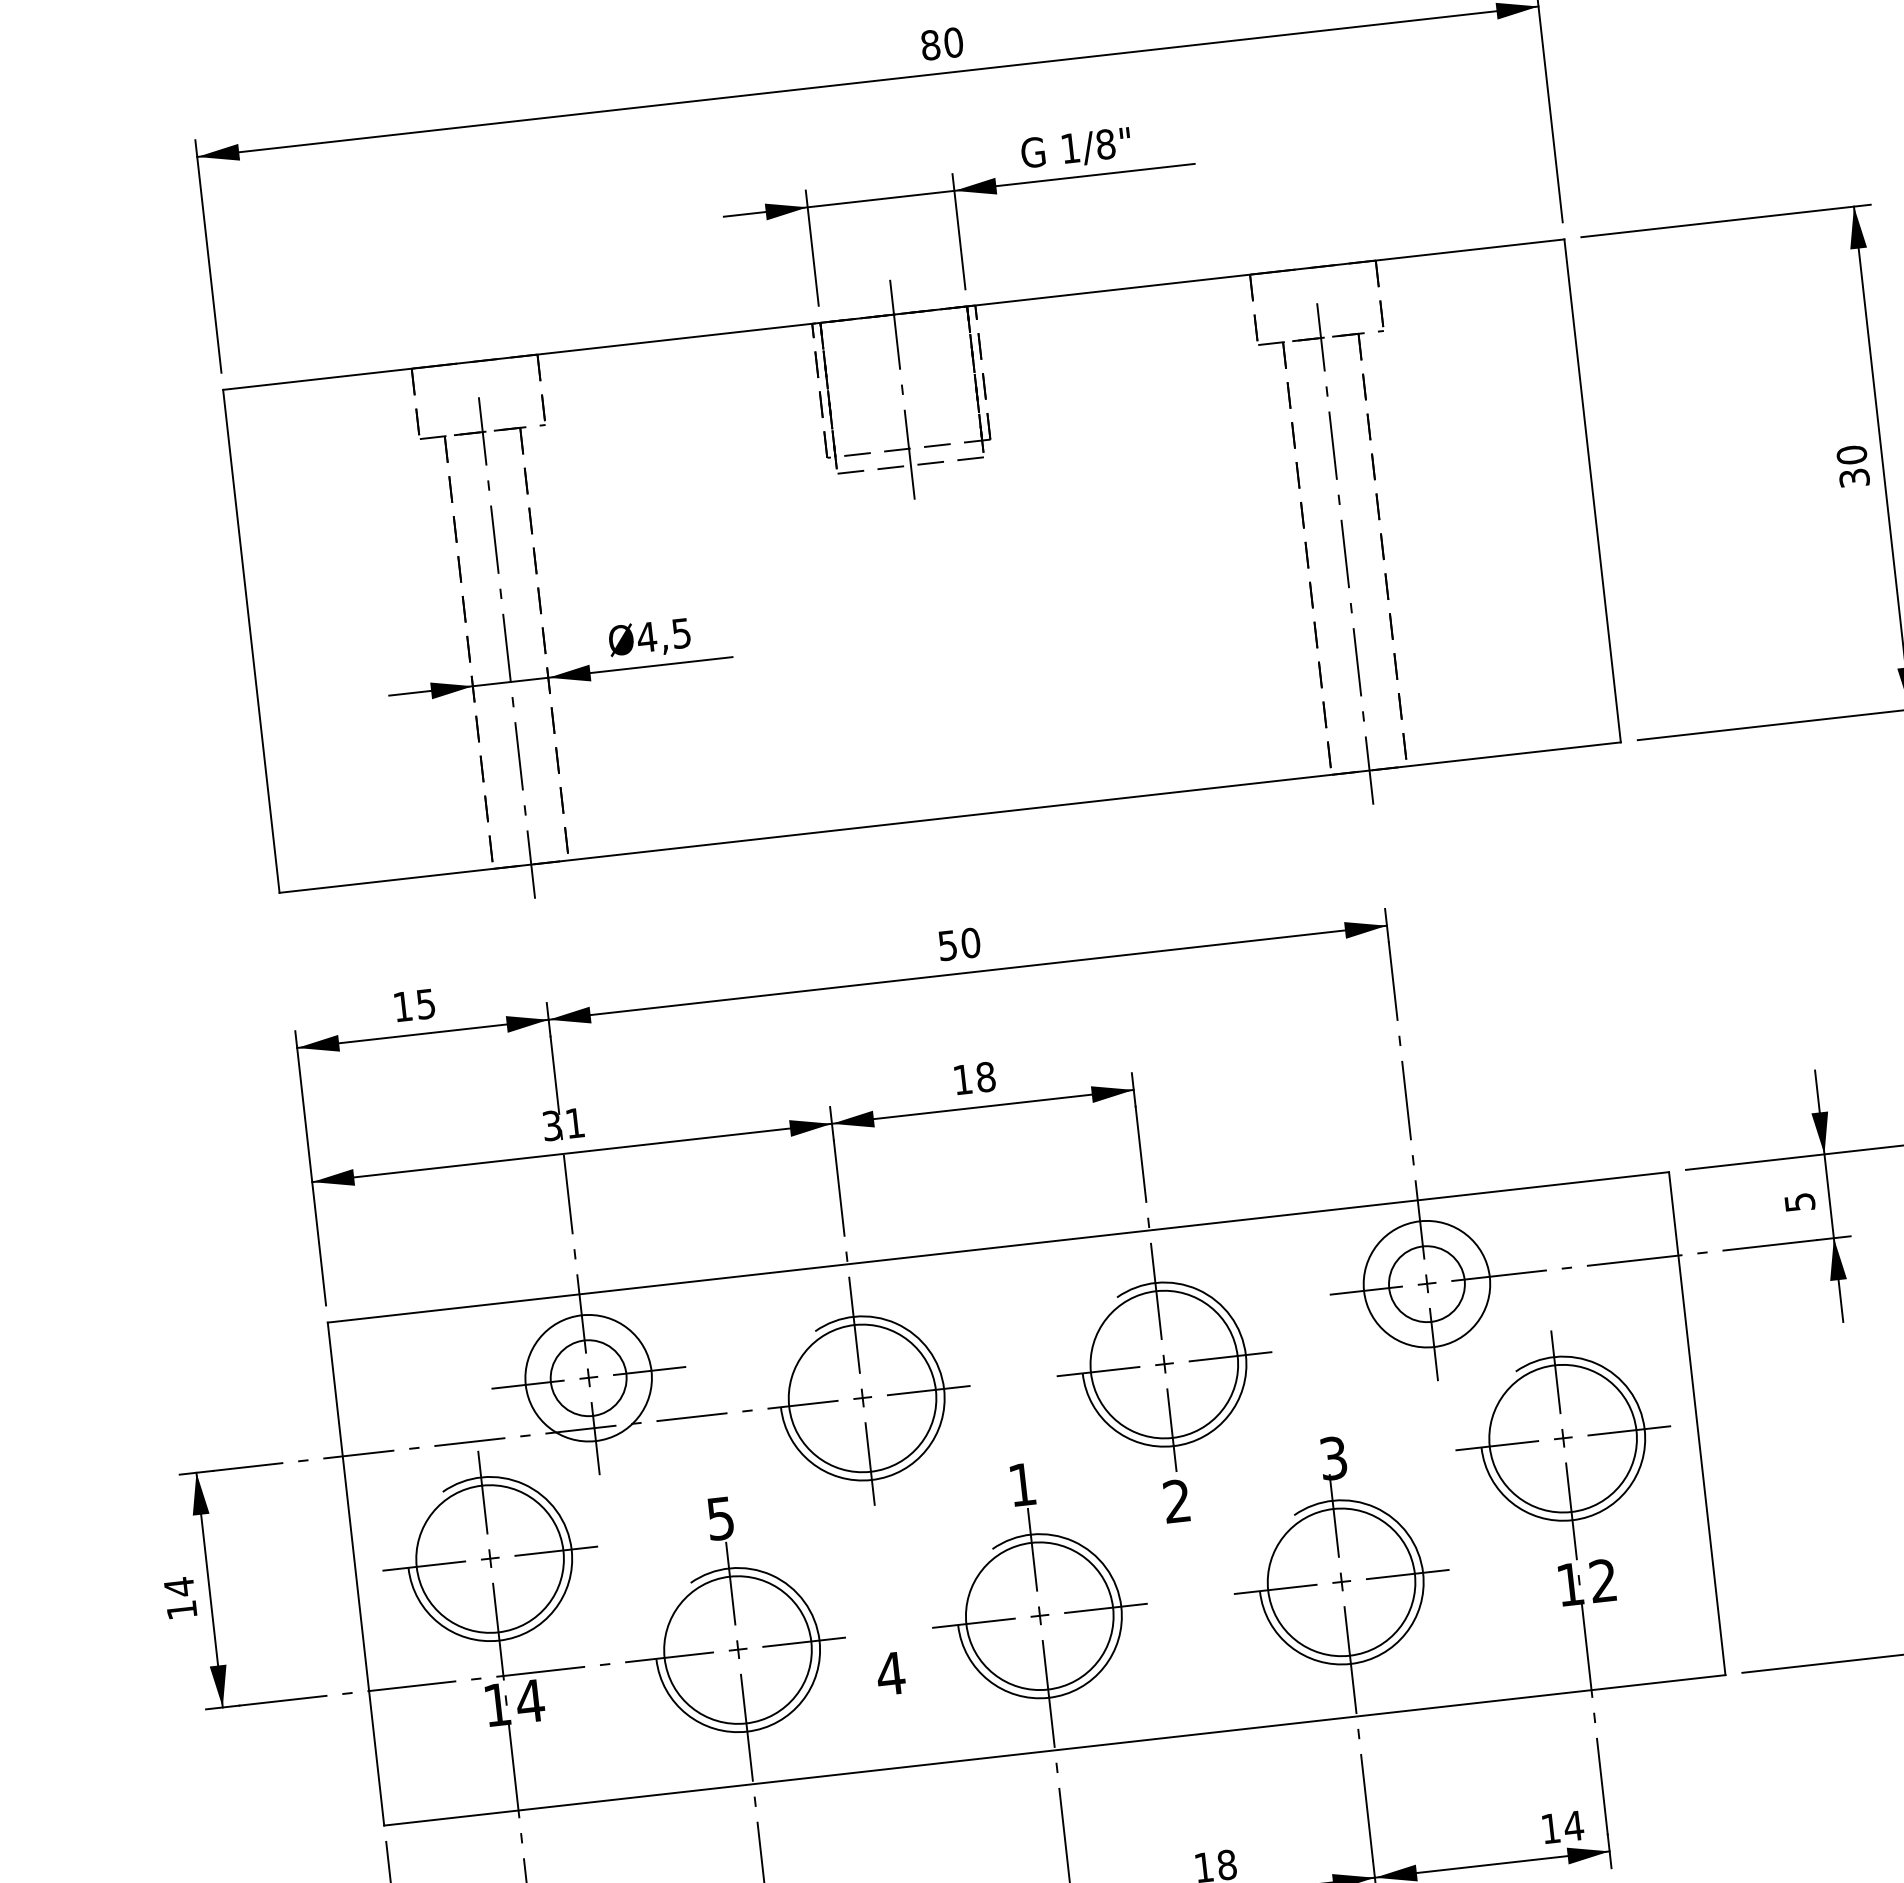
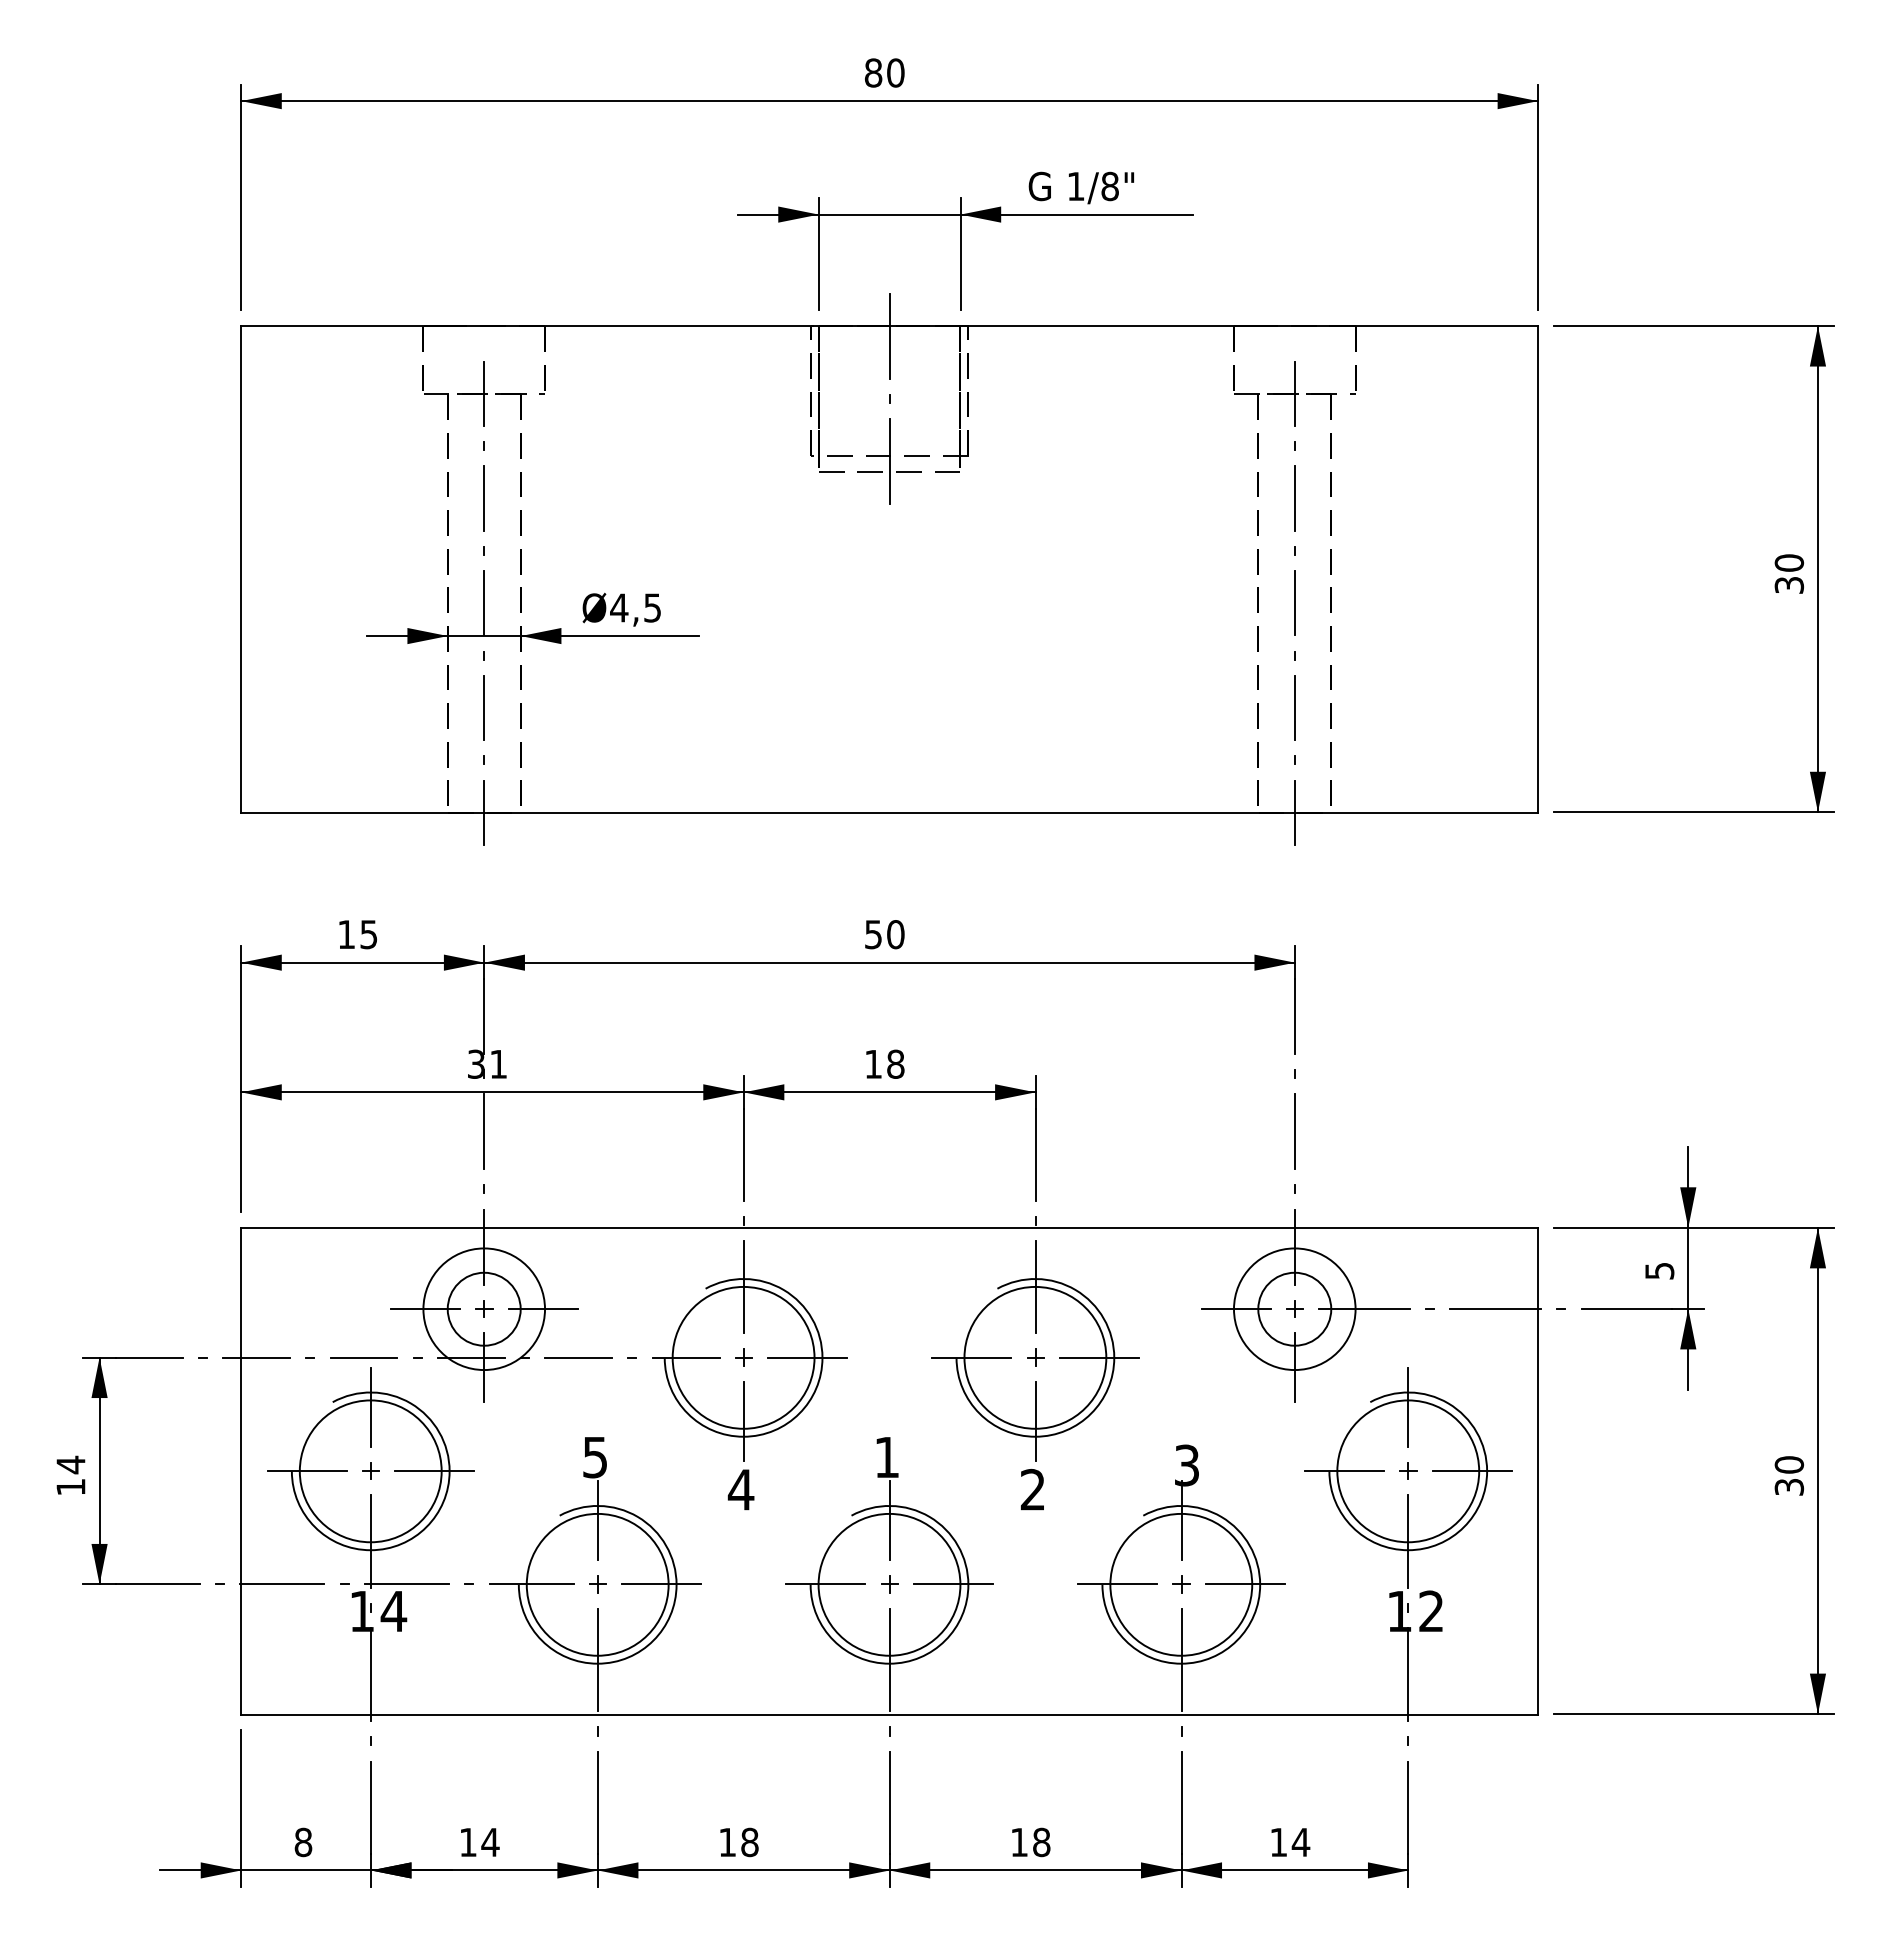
text: (941, 43) -> (884, 72), moved
text: (890, 1673) -> (740, 1489), moved
text: (1562, 1827) -> (1290, 1842), moved

